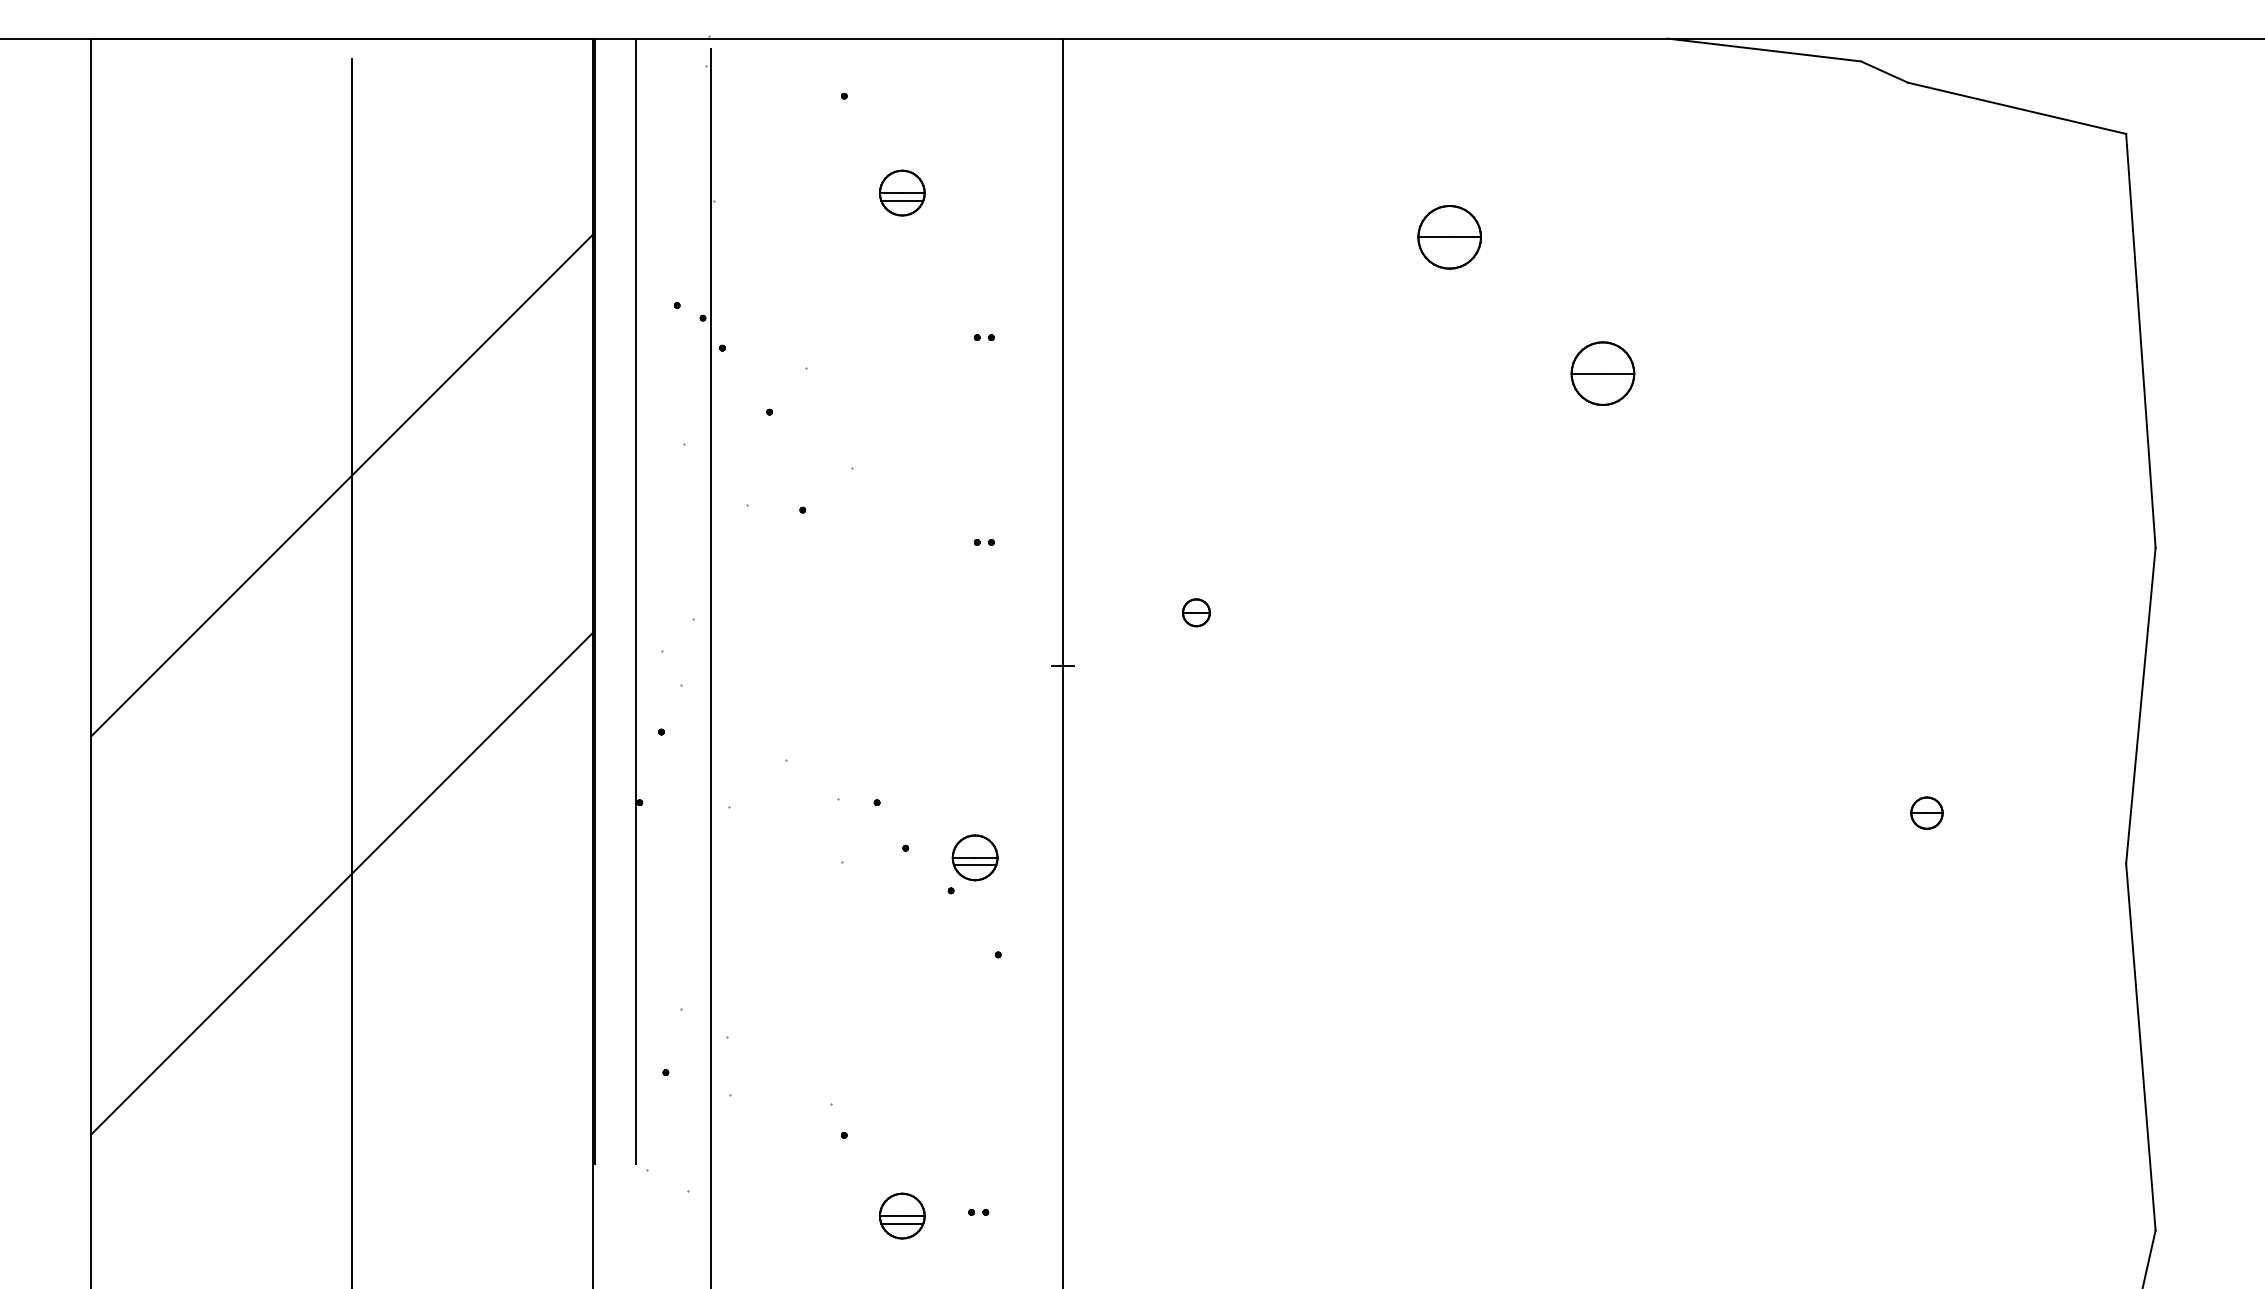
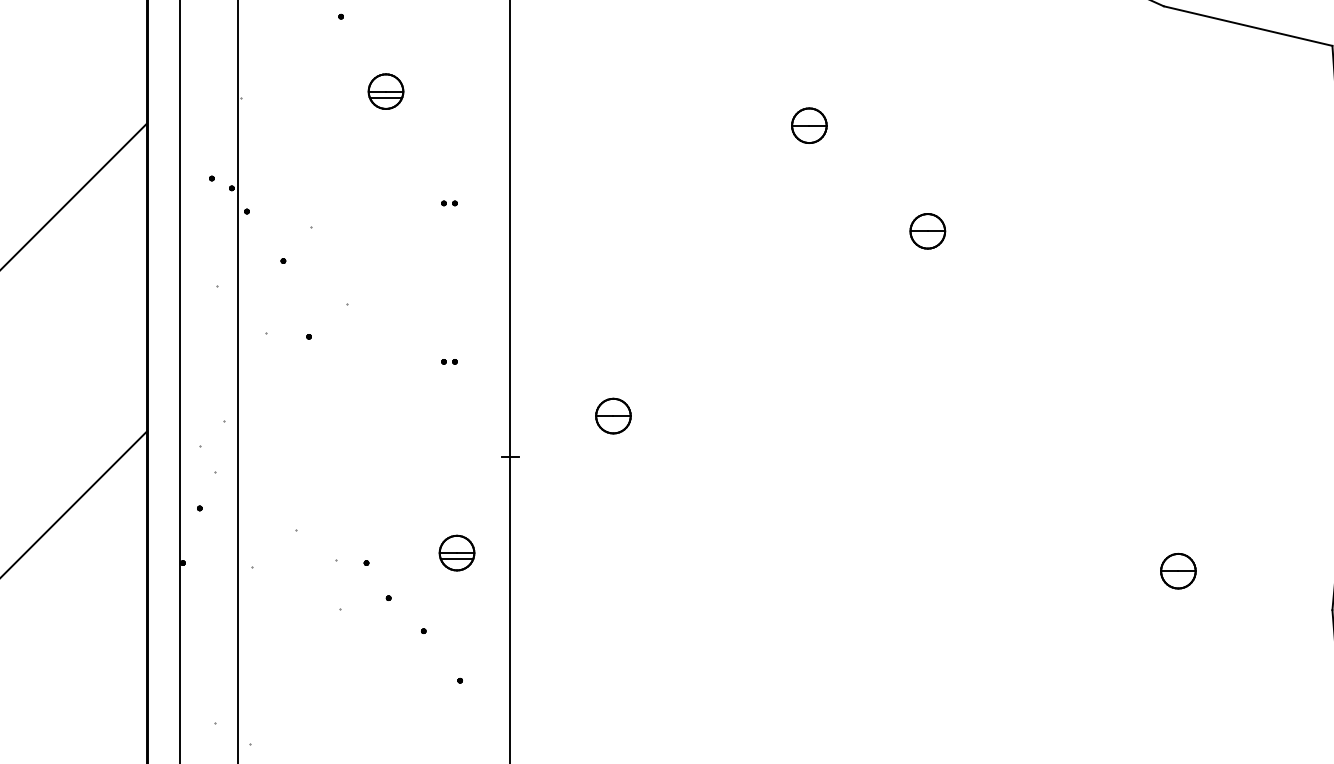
part: (1449, 236) -> (809, 125), size x0.71
part: (1602, 373) -> (927, 231), size x0.71
part: (1196, 612) -> (613, 415), size x1.67
part: (1926, 812) -> (1178, 570), size x1.43
part: (974, 857) -> (456, 552), moved

